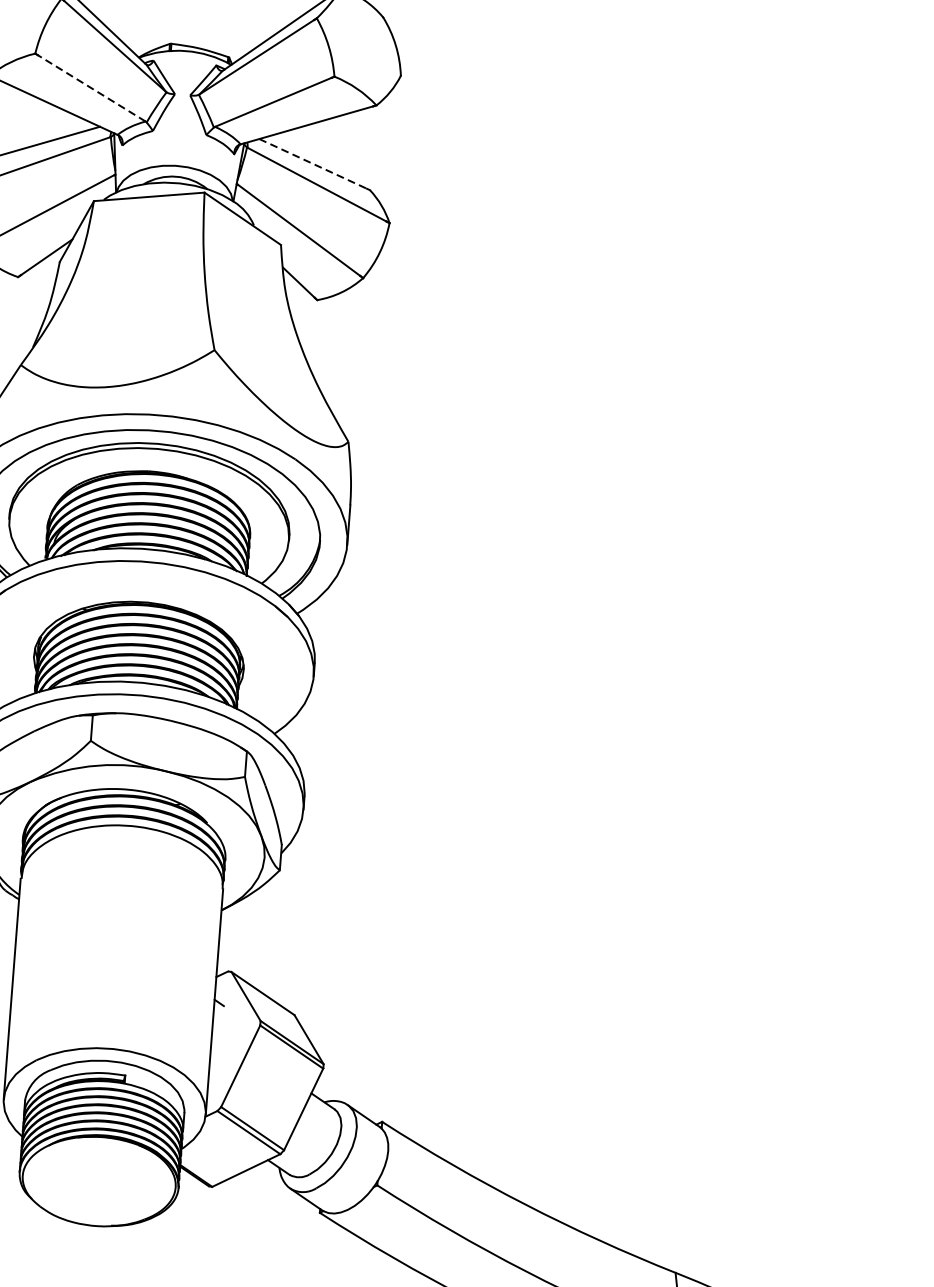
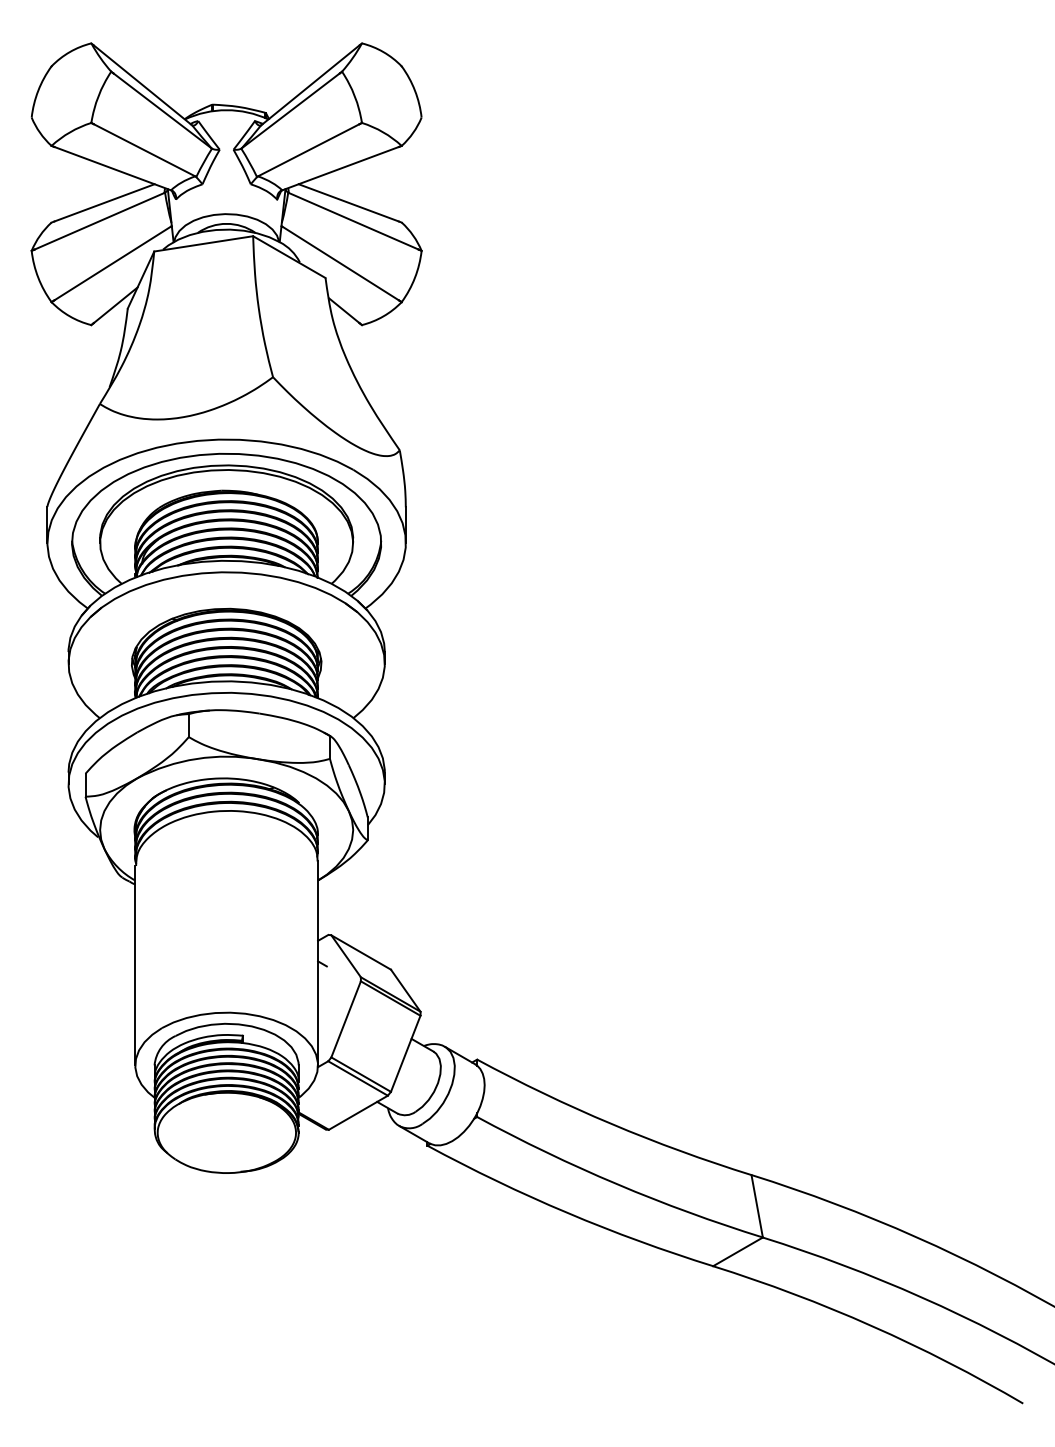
line: (91, 88) -> (144, 150), dashed -> solid
line: (312, 163) -> (348, 202), dashed -> solid

